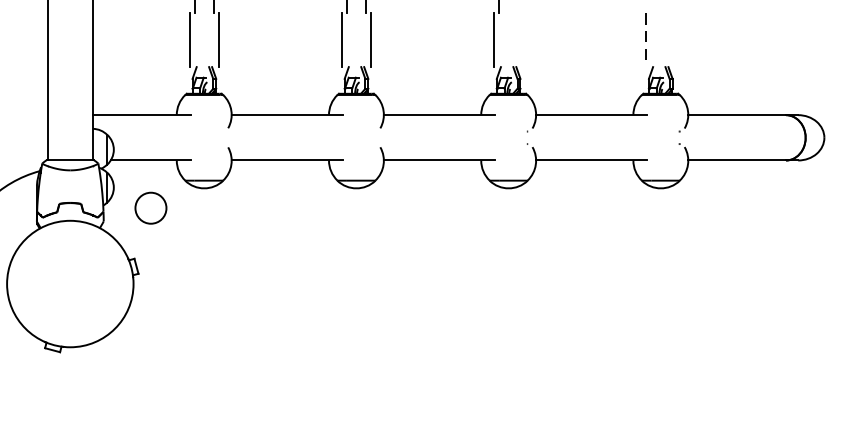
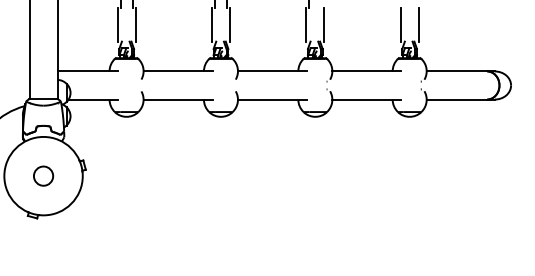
line: (523, 39) -> (324, 24), added
line: (675, 39) -> (418, 24), added
line: (646, 41) -> (400, 25), dashed -> solid
circle: (150, 207) -> (43, 175), moved

